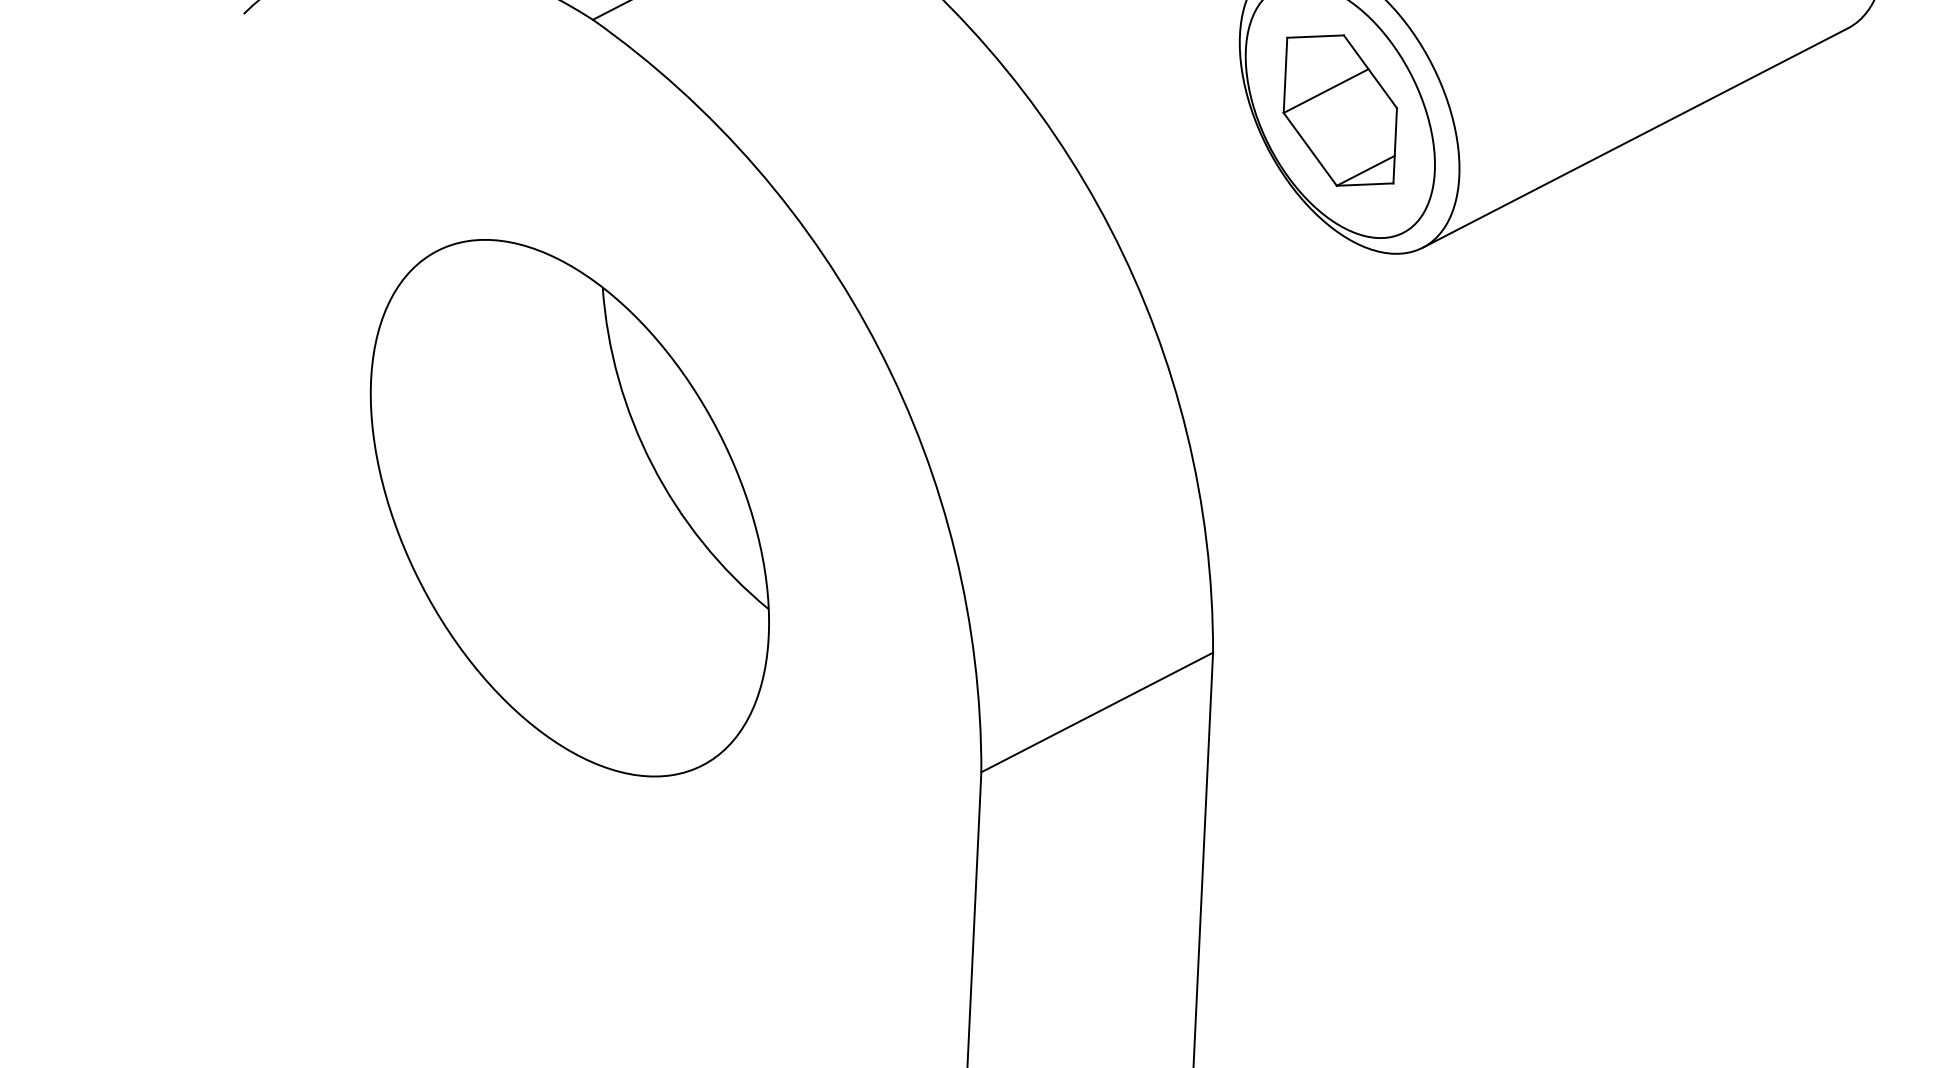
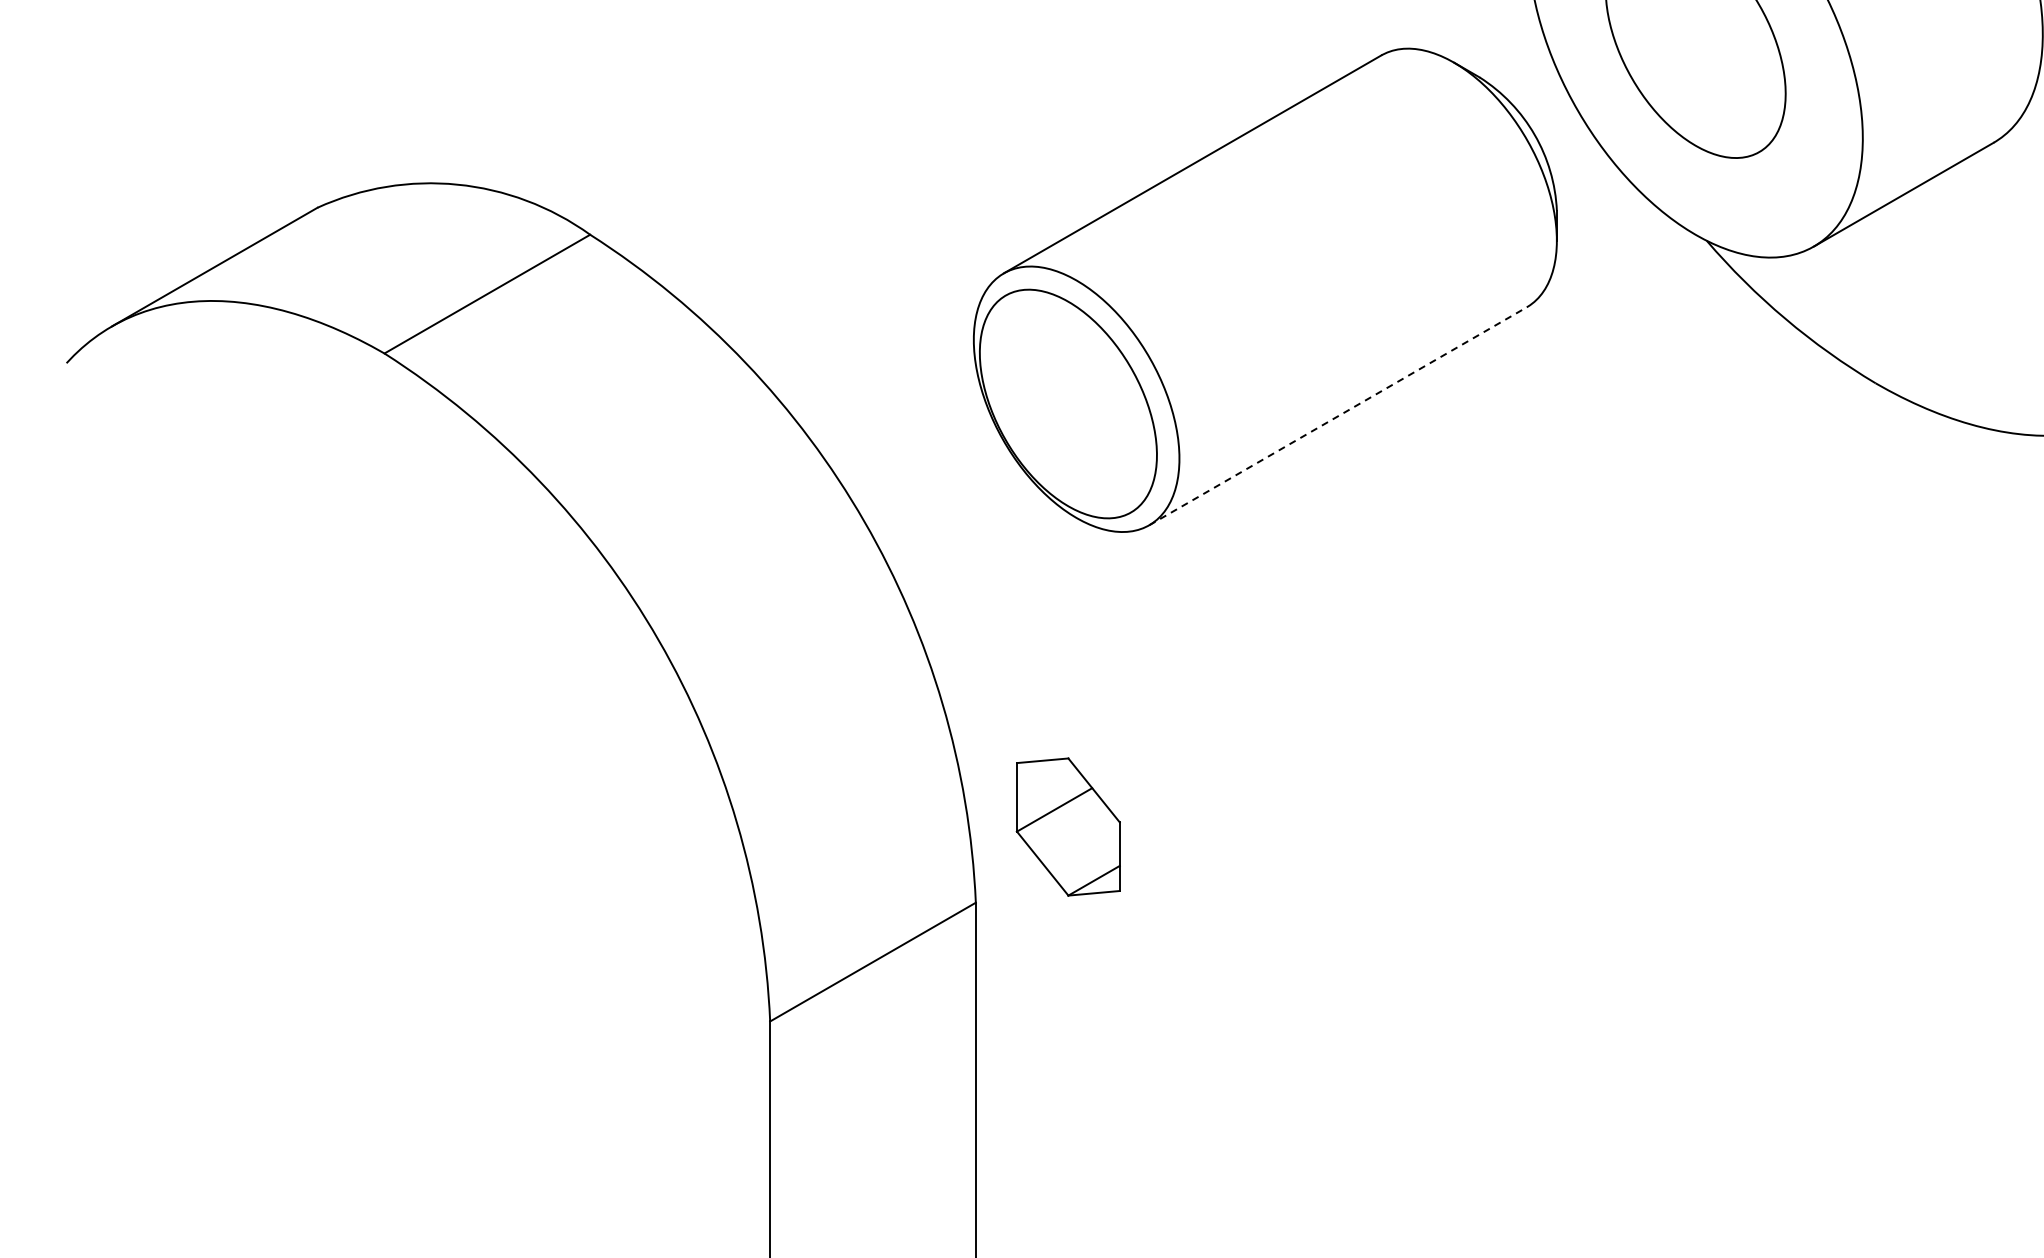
part: (1339, 109) -> (1067, 826), moved
line: (1635, 138) -> (1338, 416), solid -> dashed
part: (569, 507) -> (384, 798), removed

